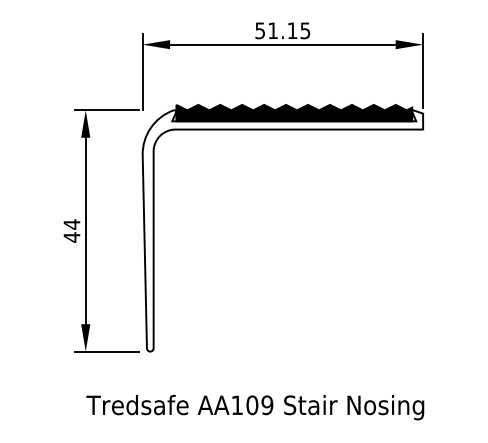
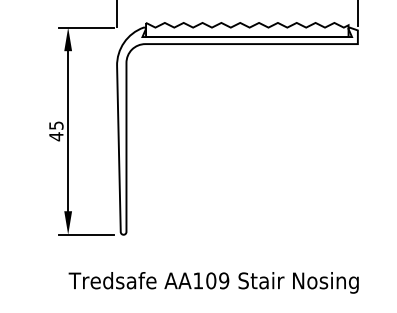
fill: (294, 112) -> (247, 29), removed
text: (71, 224) -> (55, 125), 44 -> 45

